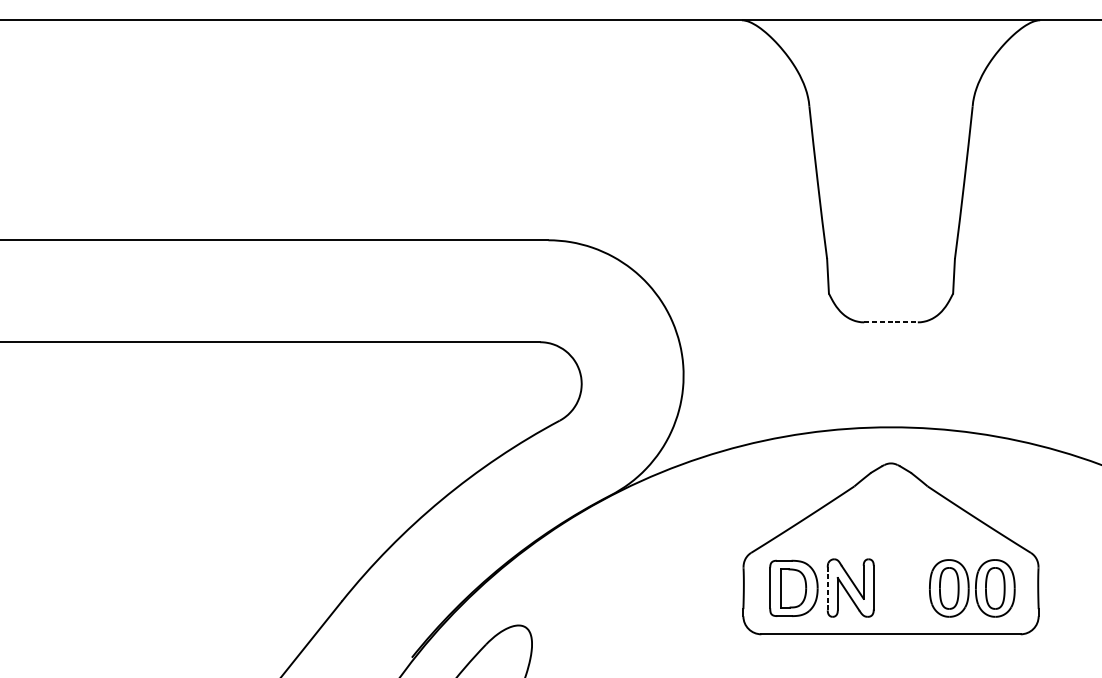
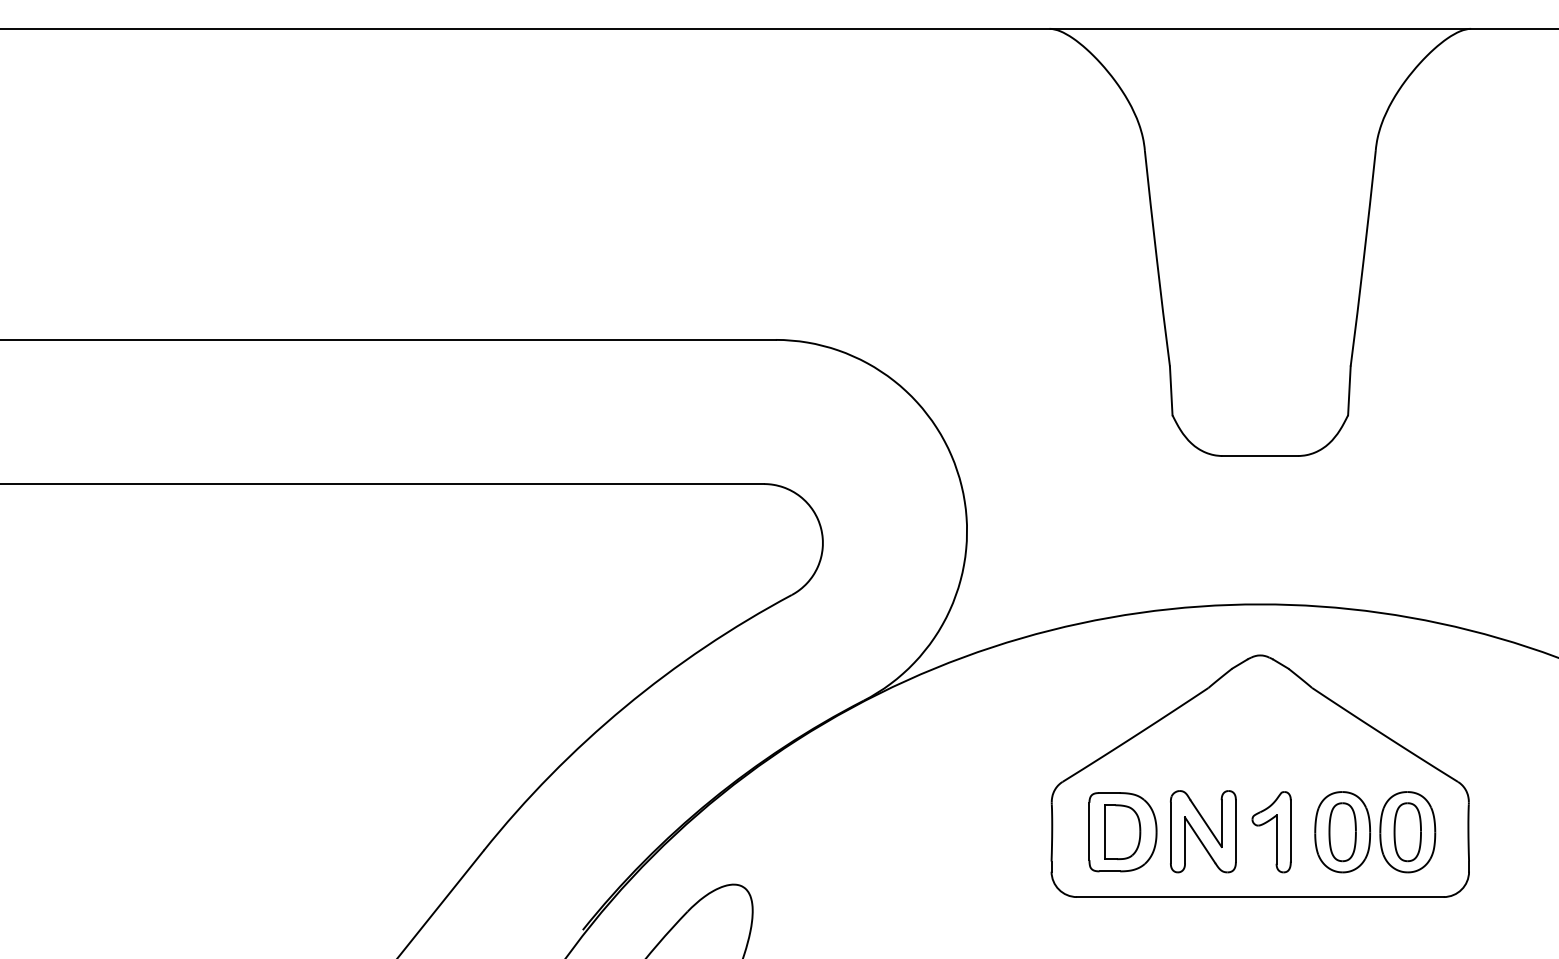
line: (891, 322) -> (1260, 455), dashed -> solid
line: (827, 588) -> (1170, 832), dashed -> solid
part: (898, 588) -> (1271, 832), added

